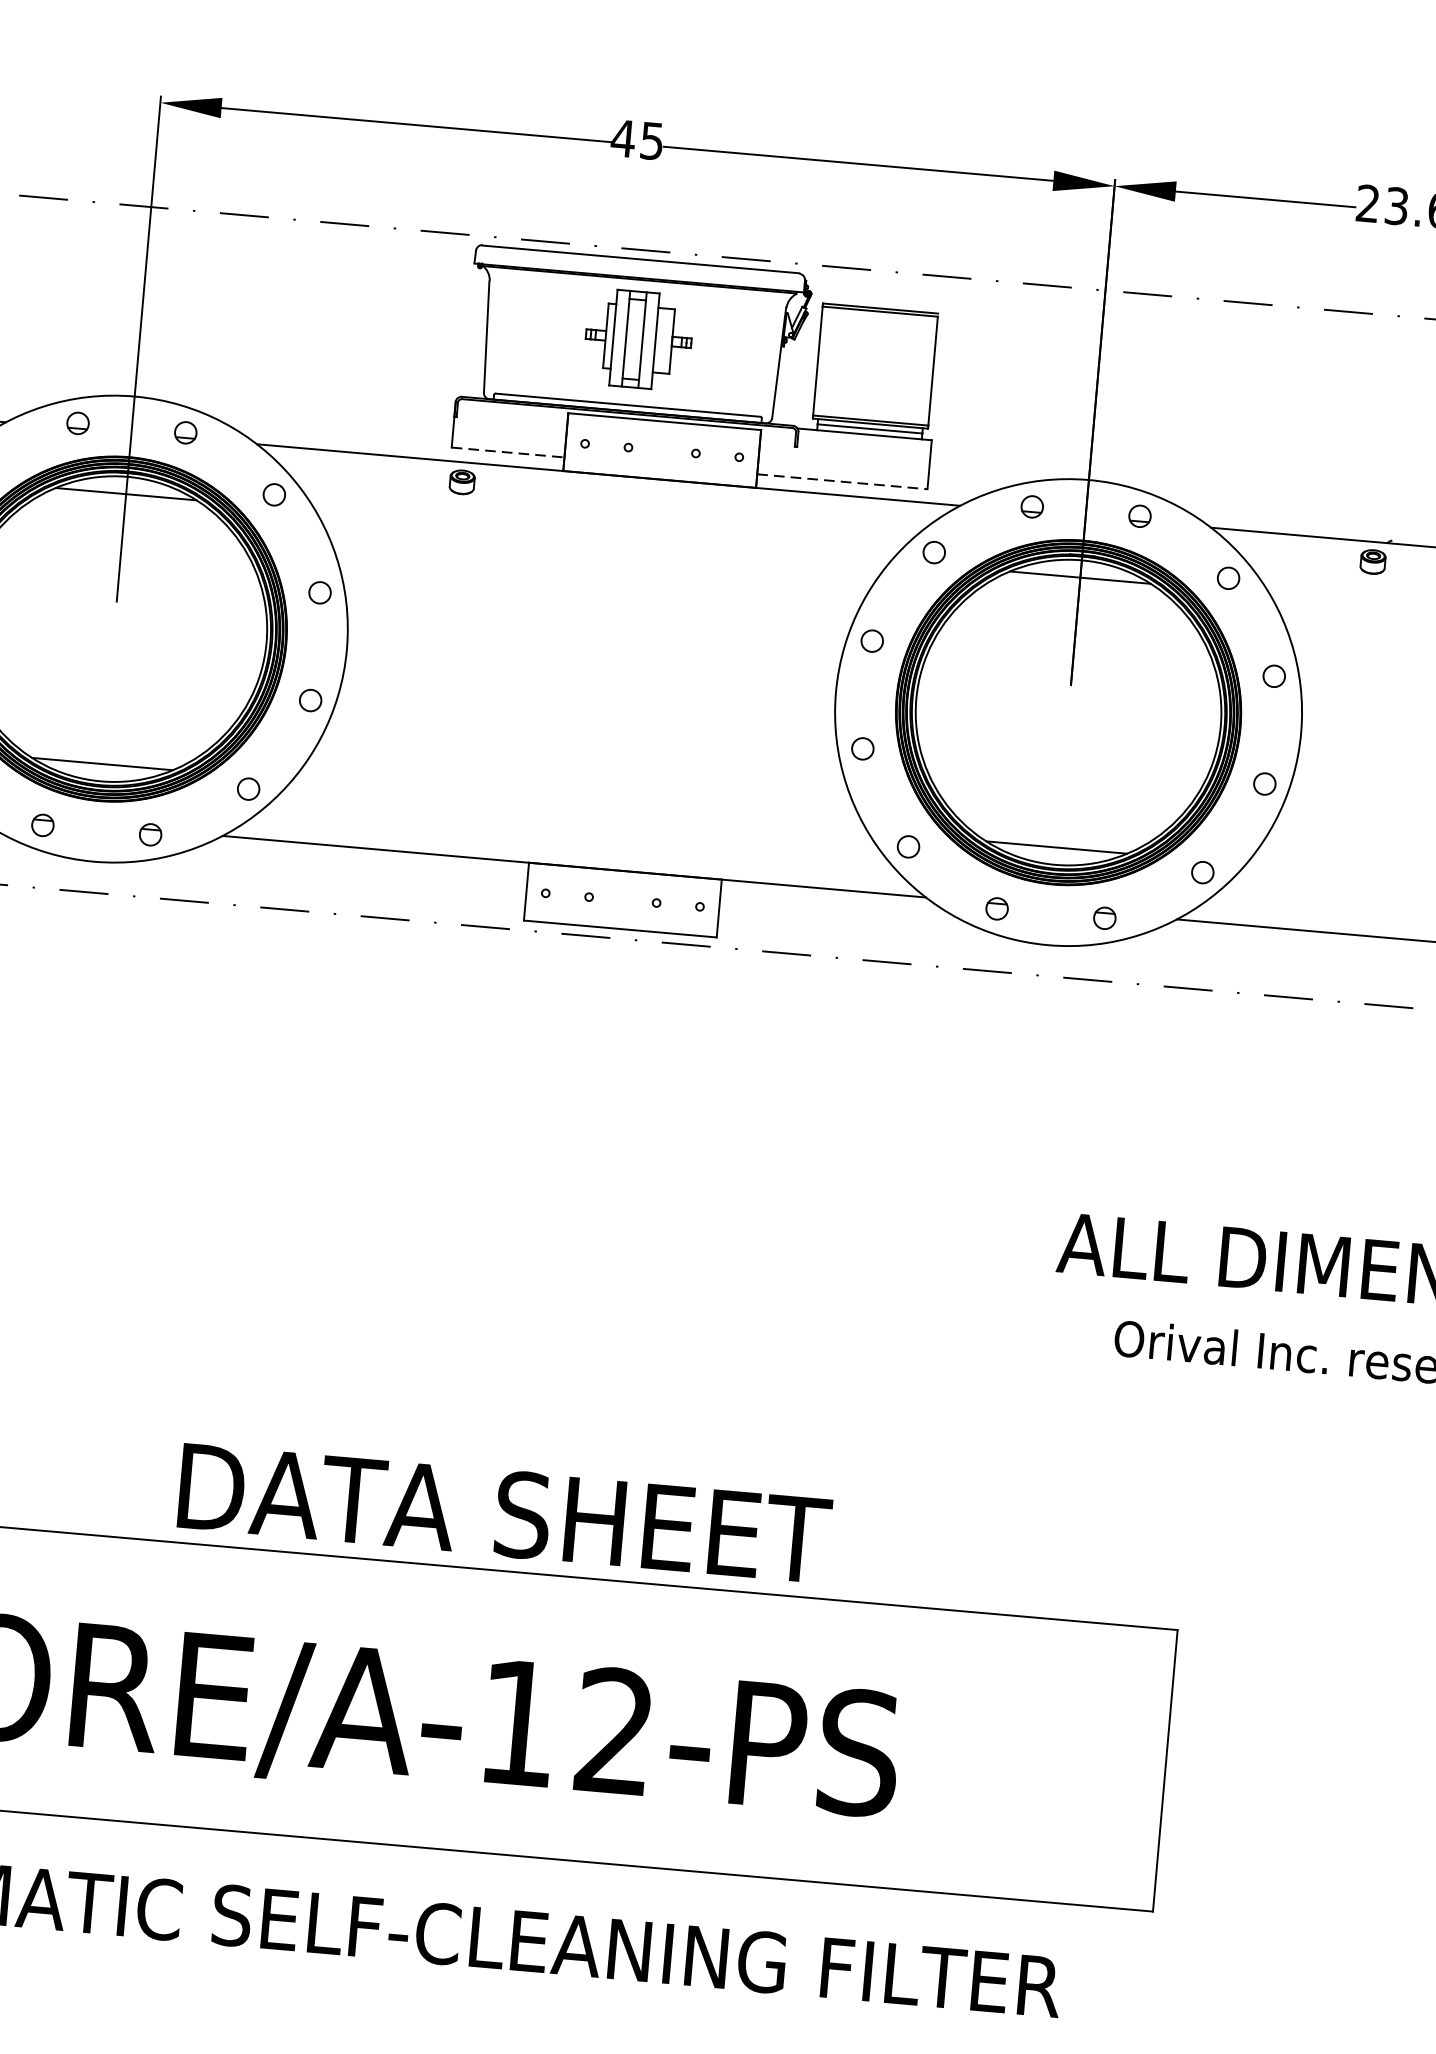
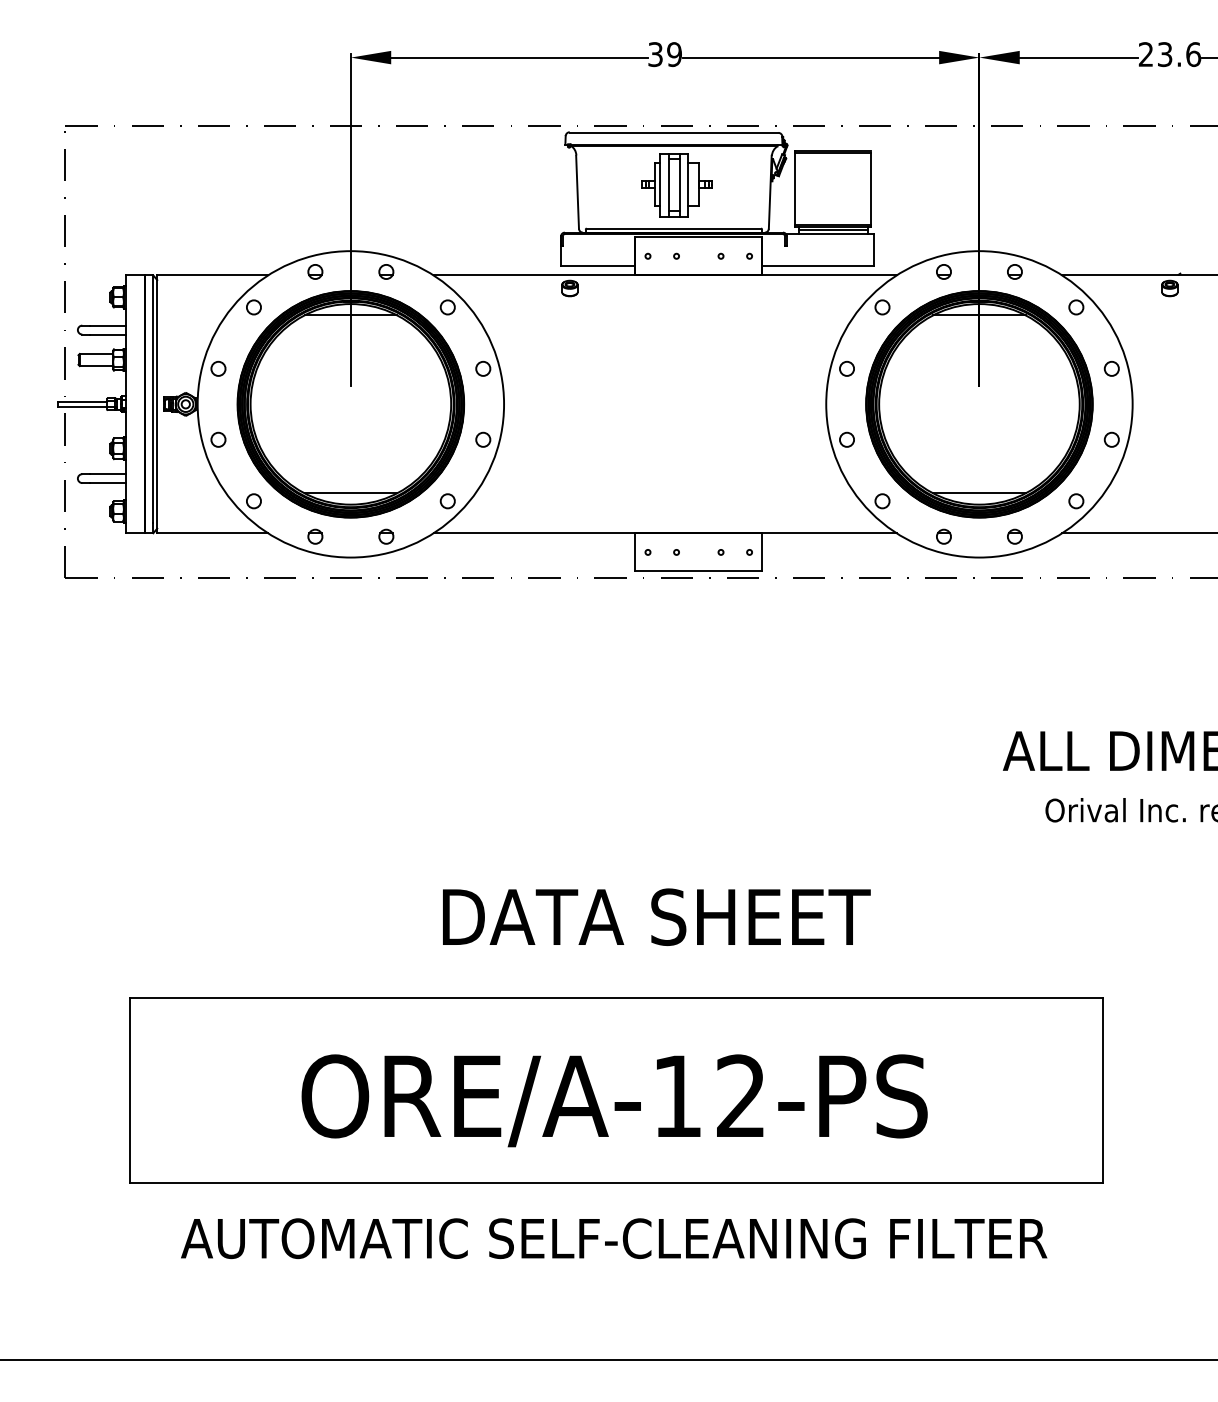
text: (636, 139) -> (664, 54), 45 -> 39
line: (508, 452) -> (598, 266), dashed -> solid
line: (842, 481) -> (818, 266), dashed -> solid
text: (504, 1512) -> (656, 916), moved

